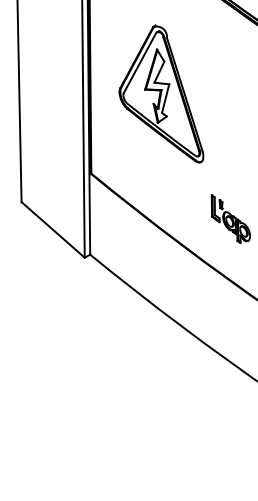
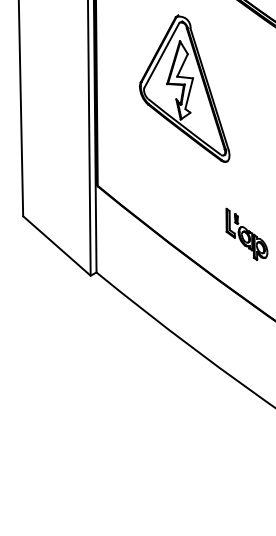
part: (161, 93) -> (184, 88), moved

